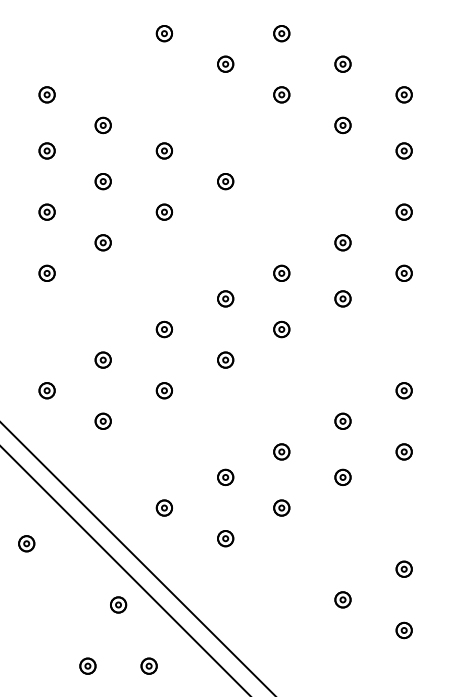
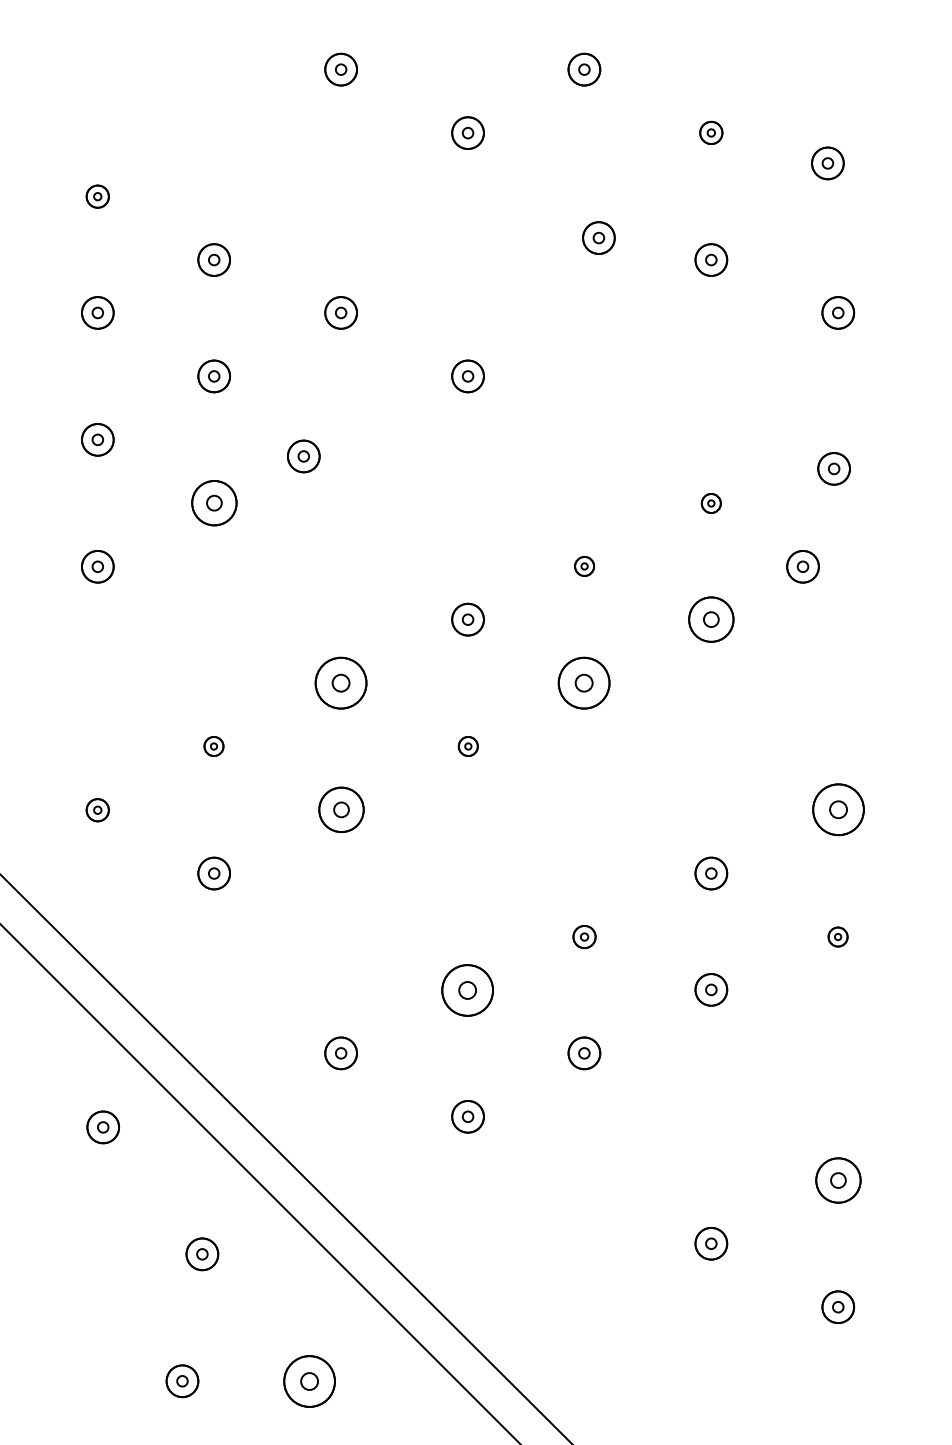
part: (342, 63) -> (710, 131), size x0.7
part: (46, 94) -> (96, 195), size x0.7
part: (281, 94) -> (598, 237), moved
part: (403, 94) -> (826, 162), moved
part: (163, 211) -> (301, 455), moved
part: (403, 211) -> (832, 467), moved
part: (102, 242) -> (212, 502), size x1.4
part: (342, 242) -> (710, 502), size x0.6
part: (281, 272) -> (583, 564), size x0.6
part: (403, 272) -> (801, 564), moved
part: (342, 298) -> (710, 618), size x1.4
part: (164, 329) -> (341, 683), size x1.6
part: (281, 329) -> (583, 683), size x1.6
part: (102, 359) -> (212, 745), size x0.6
part: (225, 359) -> (467, 745), size x0.6
part: (46, 390) -> (96, 809), size x0.7
part: (163, 390) -> (339, 809), size x1.4
part: (403, 390) -> (836, 809), size x1.6
part: (281, 451) -> (583, 936), size x0.7
part: (403, 451) -> (836, 936), size x0.6
part: (225, 476) -> (467, 987), size x1.6
part: (26, 543) -> (102, 1126), moved
part: (403, 568) -> (836, 1178), size x1.4
part: (118, 604) -> (202, 1253), moved
part: (148, 665) -> (308, 1379), size x1.6

